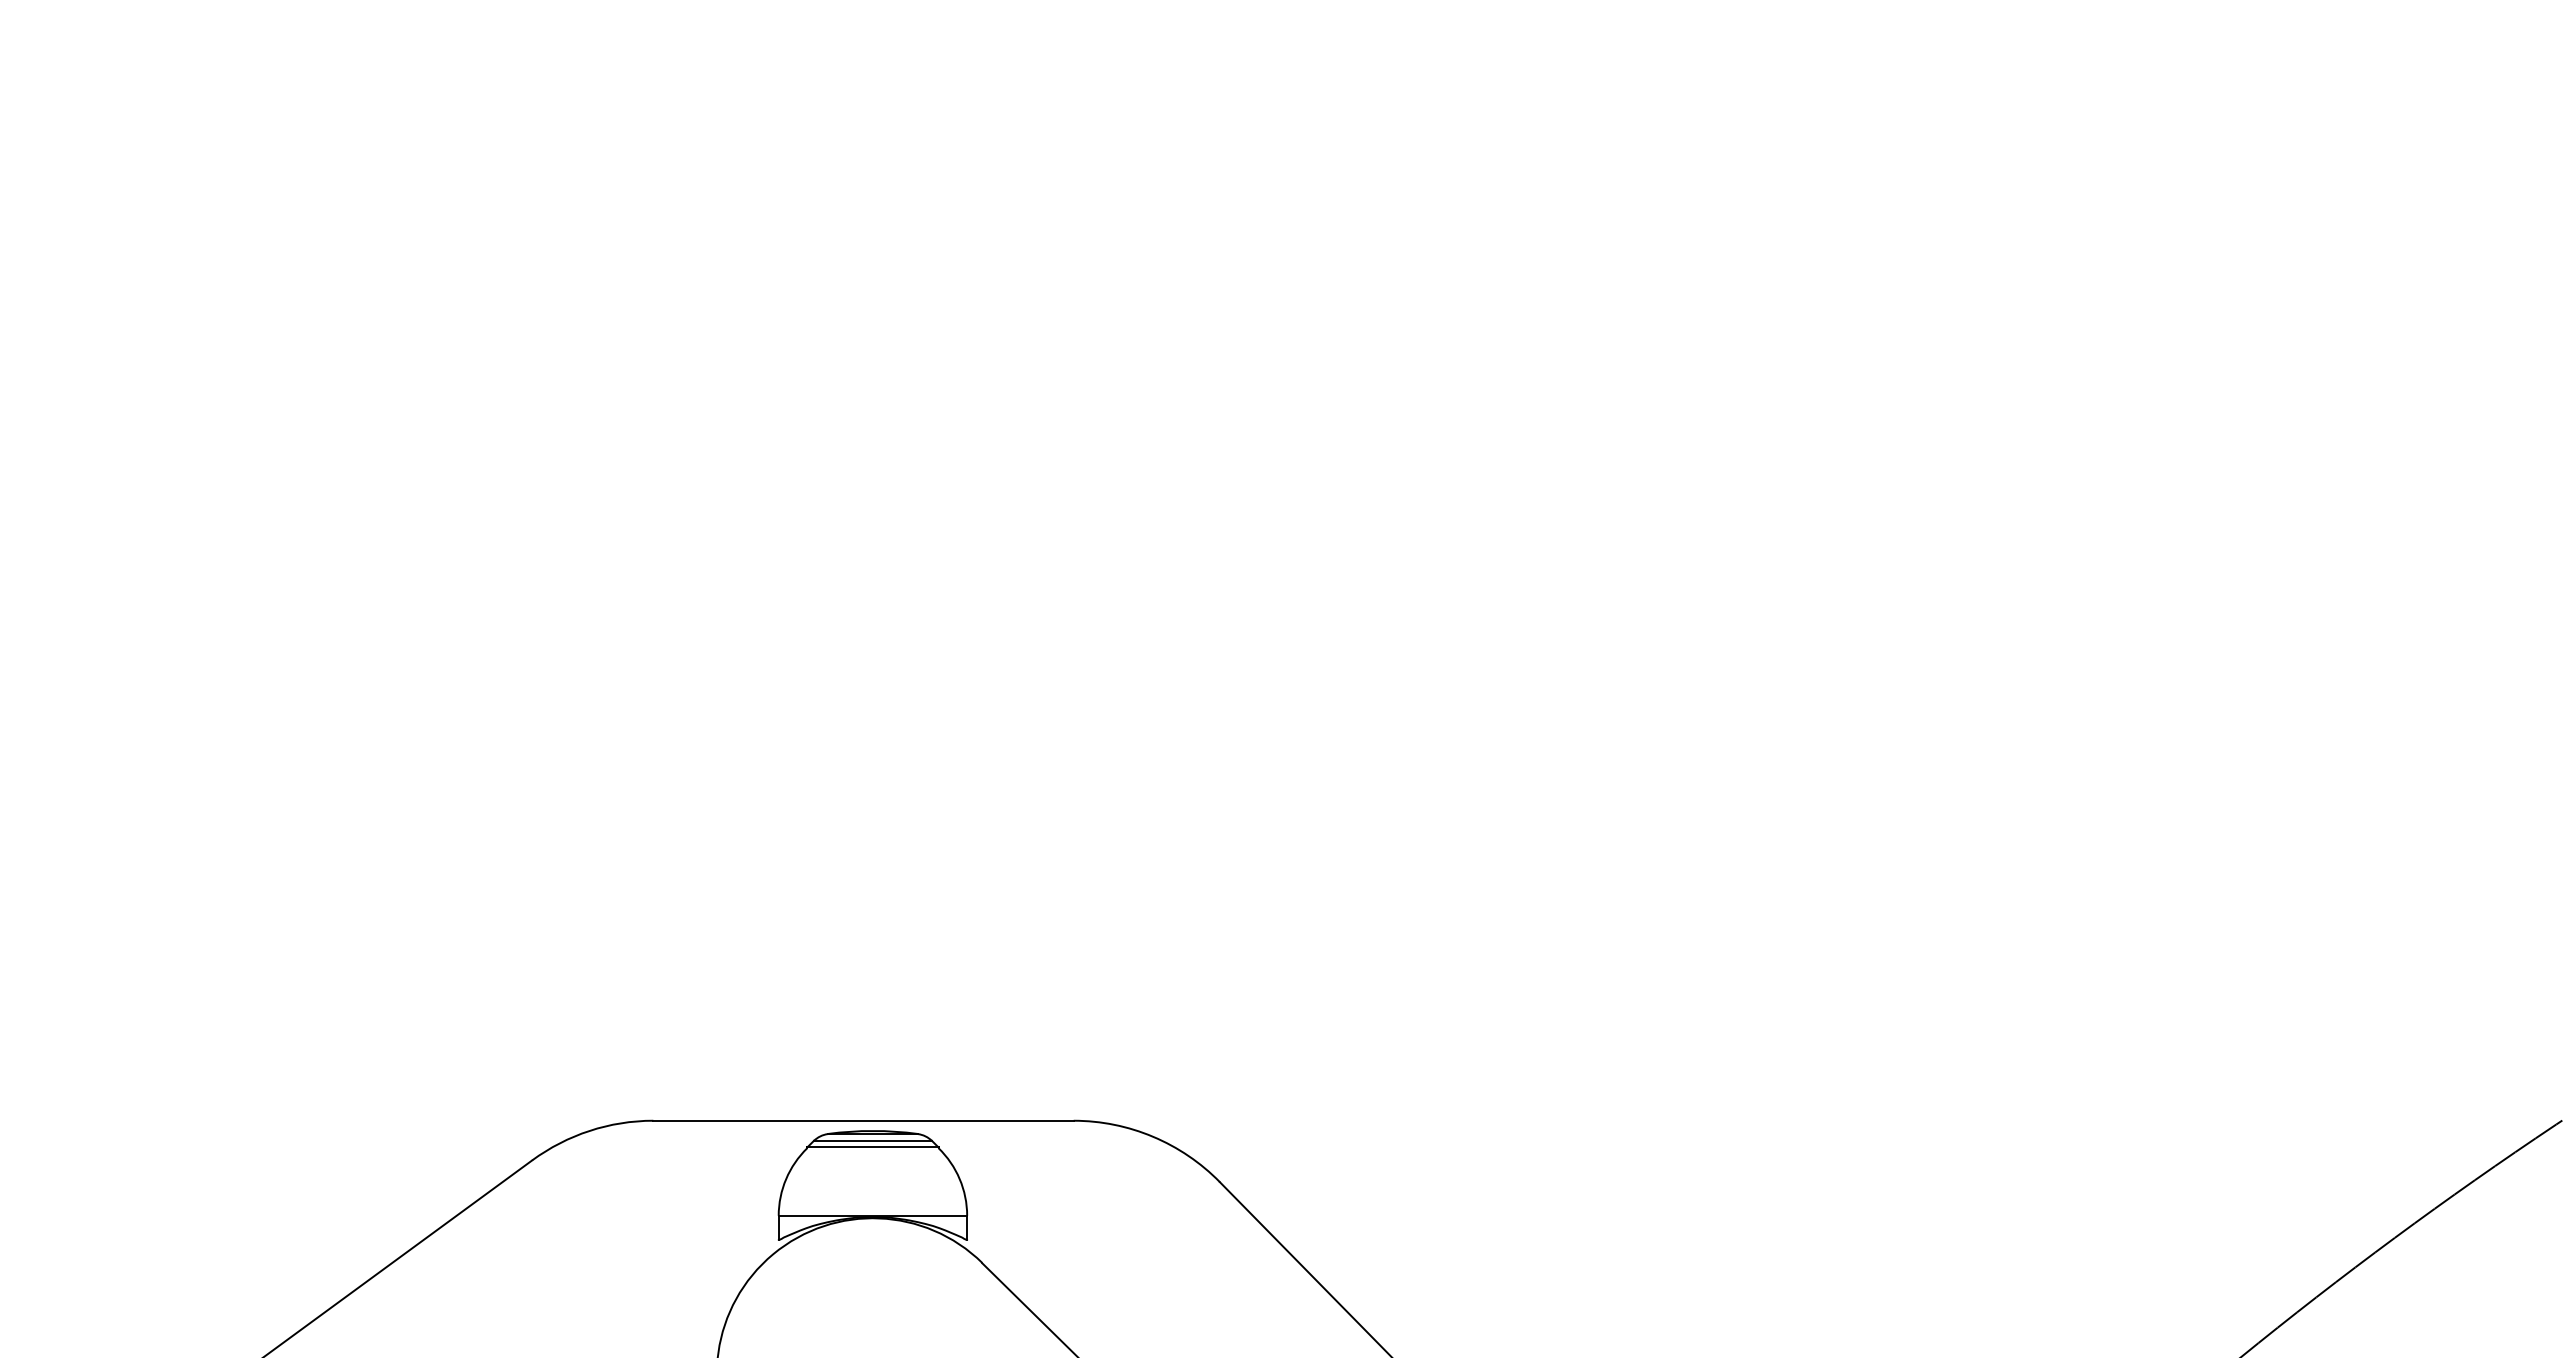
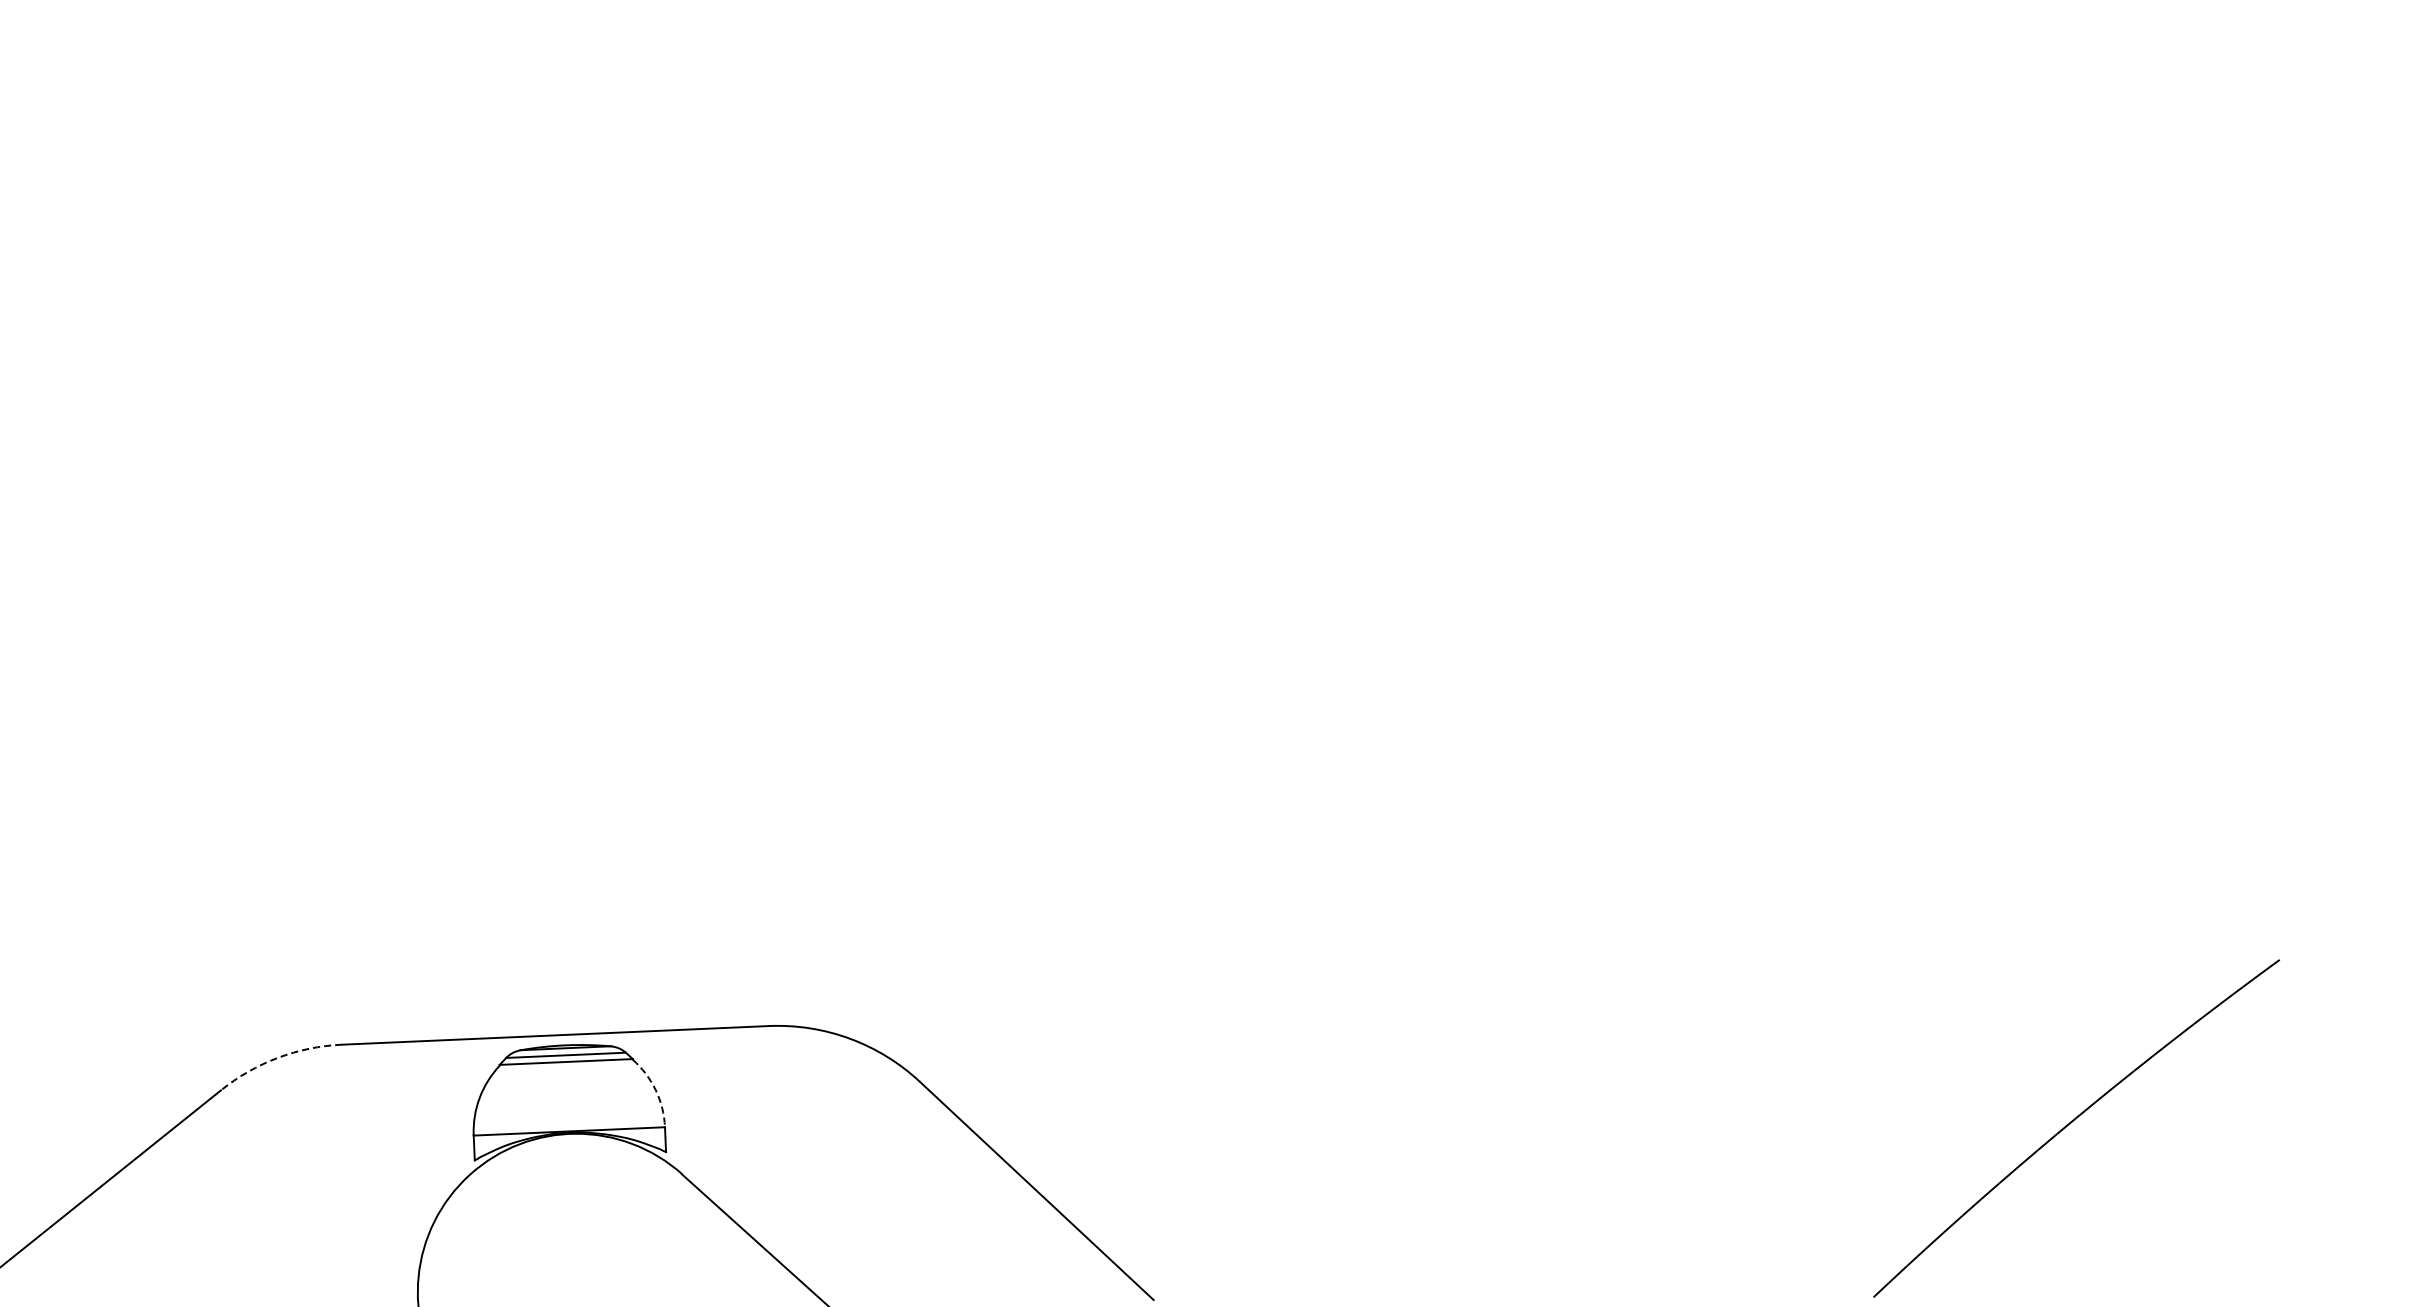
arc: (589, 1130) -> (277, 1057), solid -> dashed
arc: (959, 1179) -> (655, 1090), solid -> dashed

